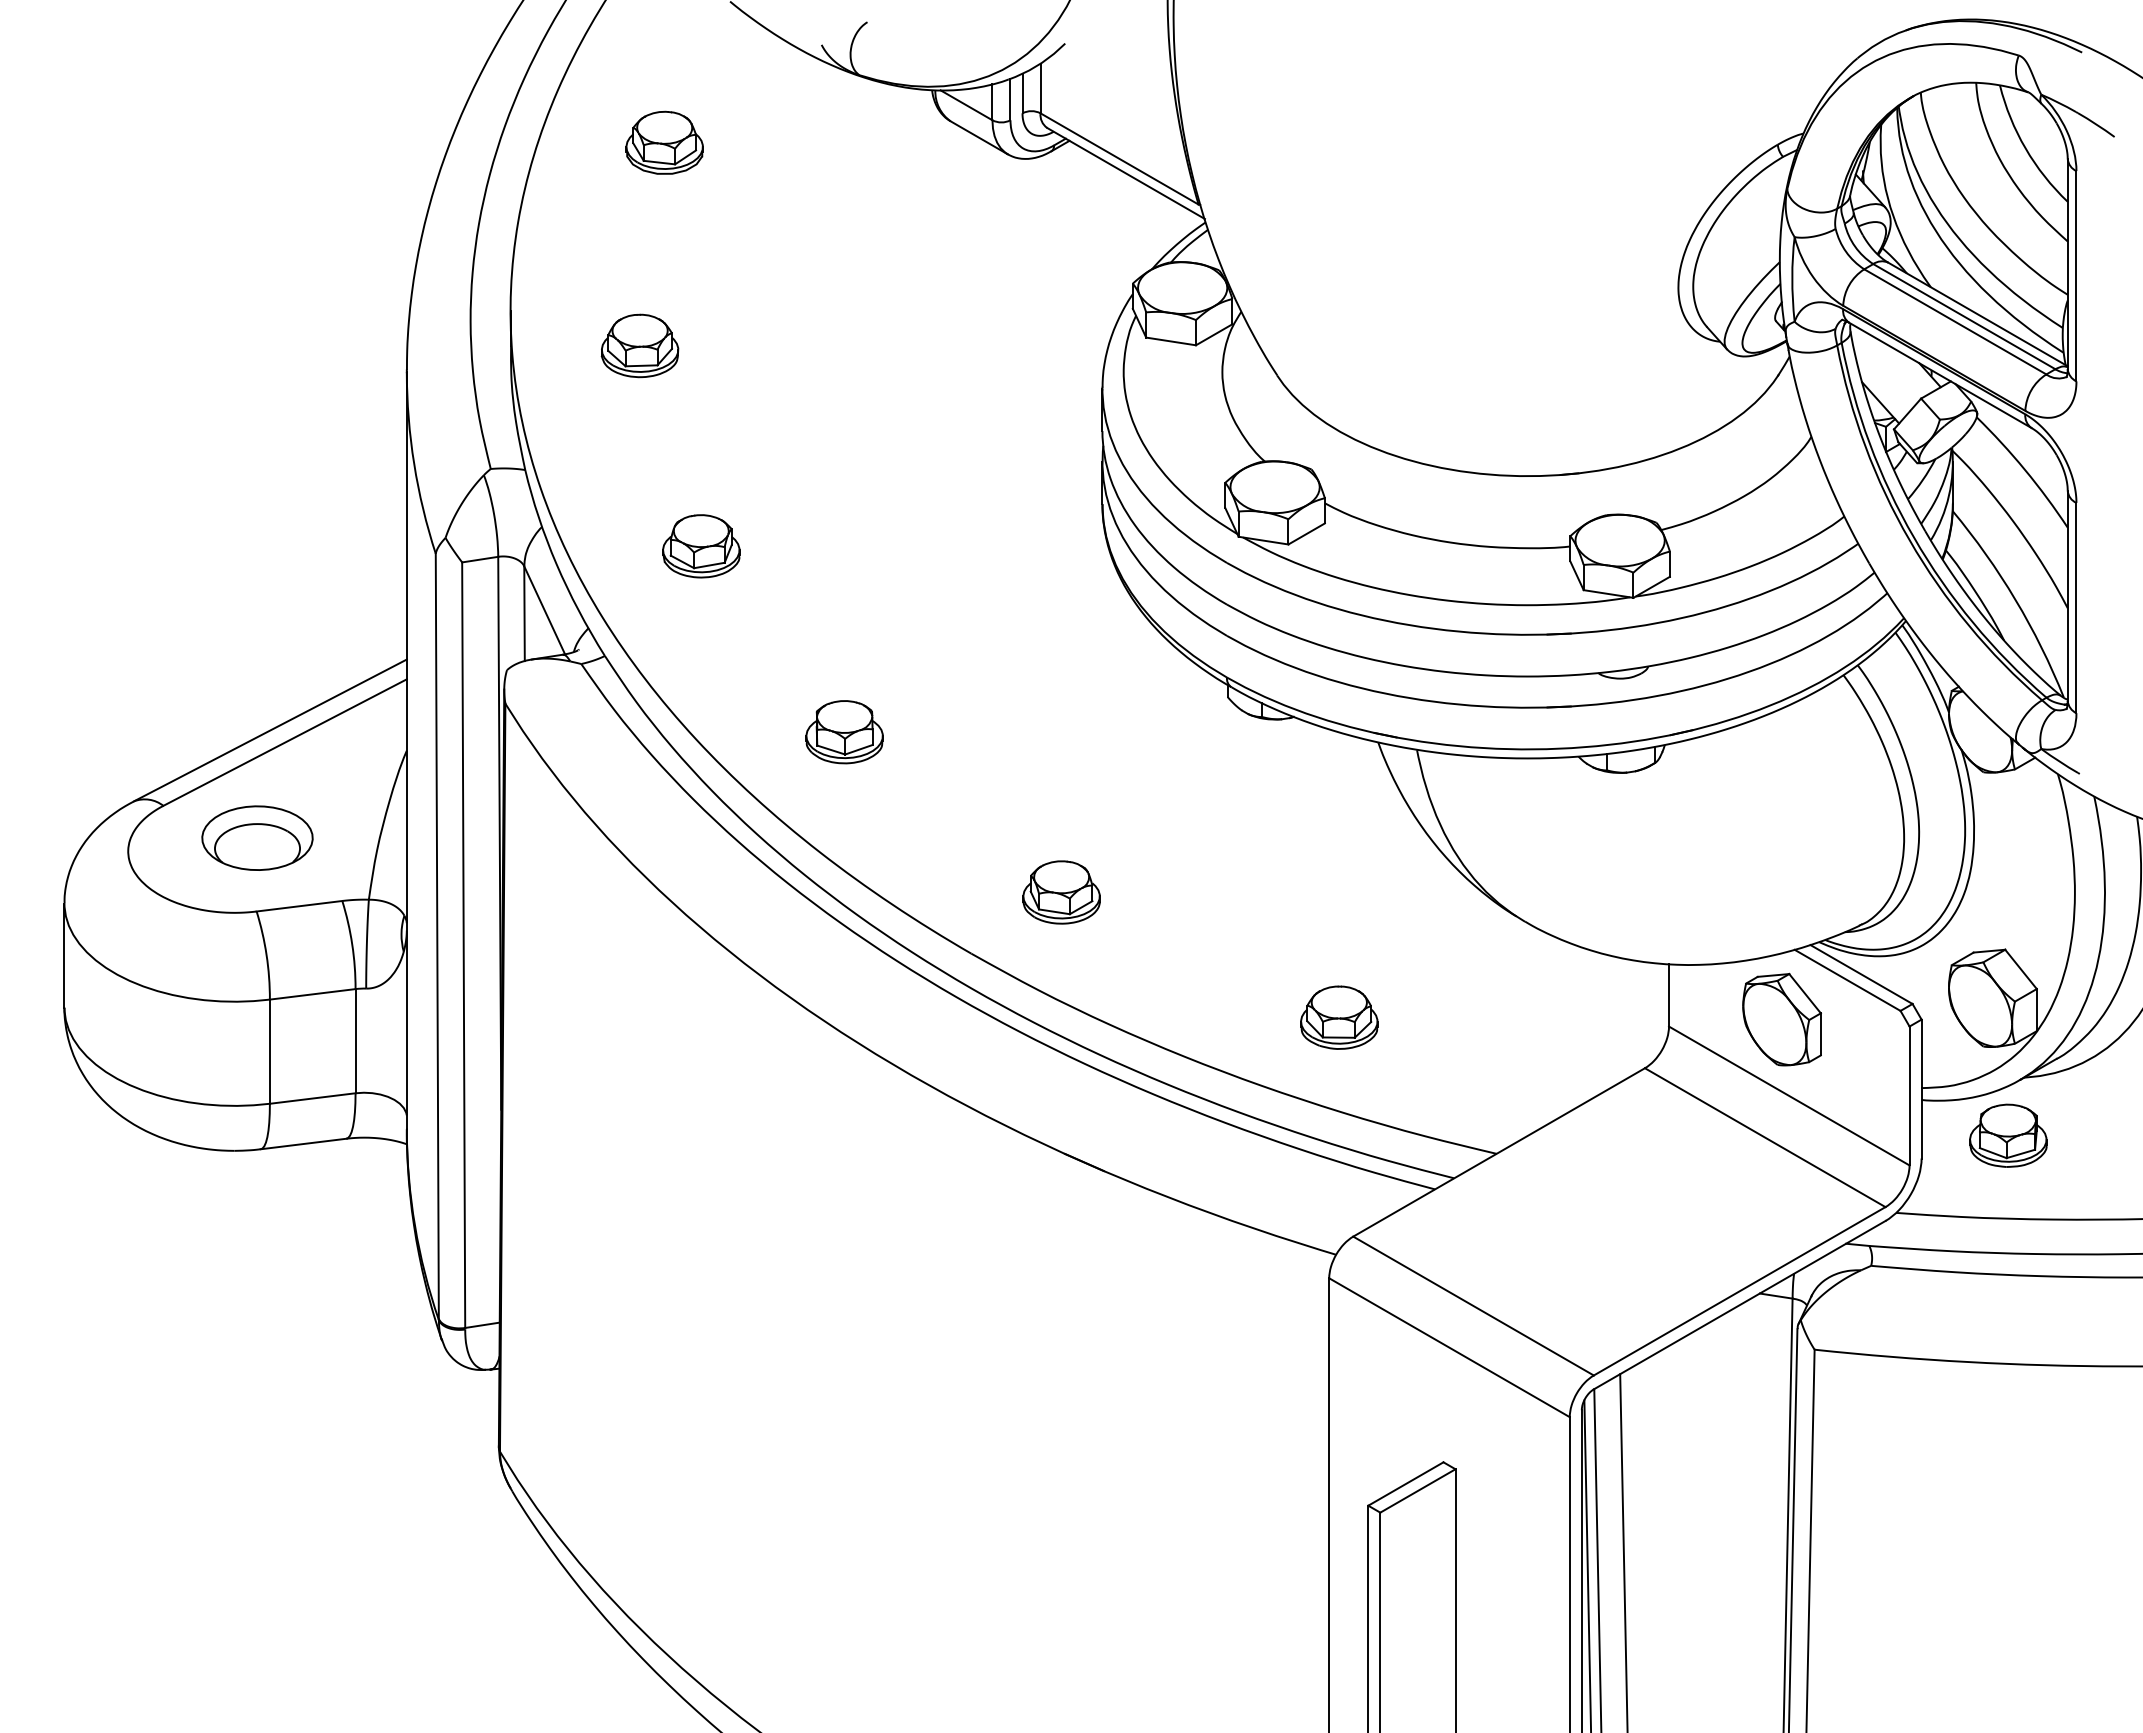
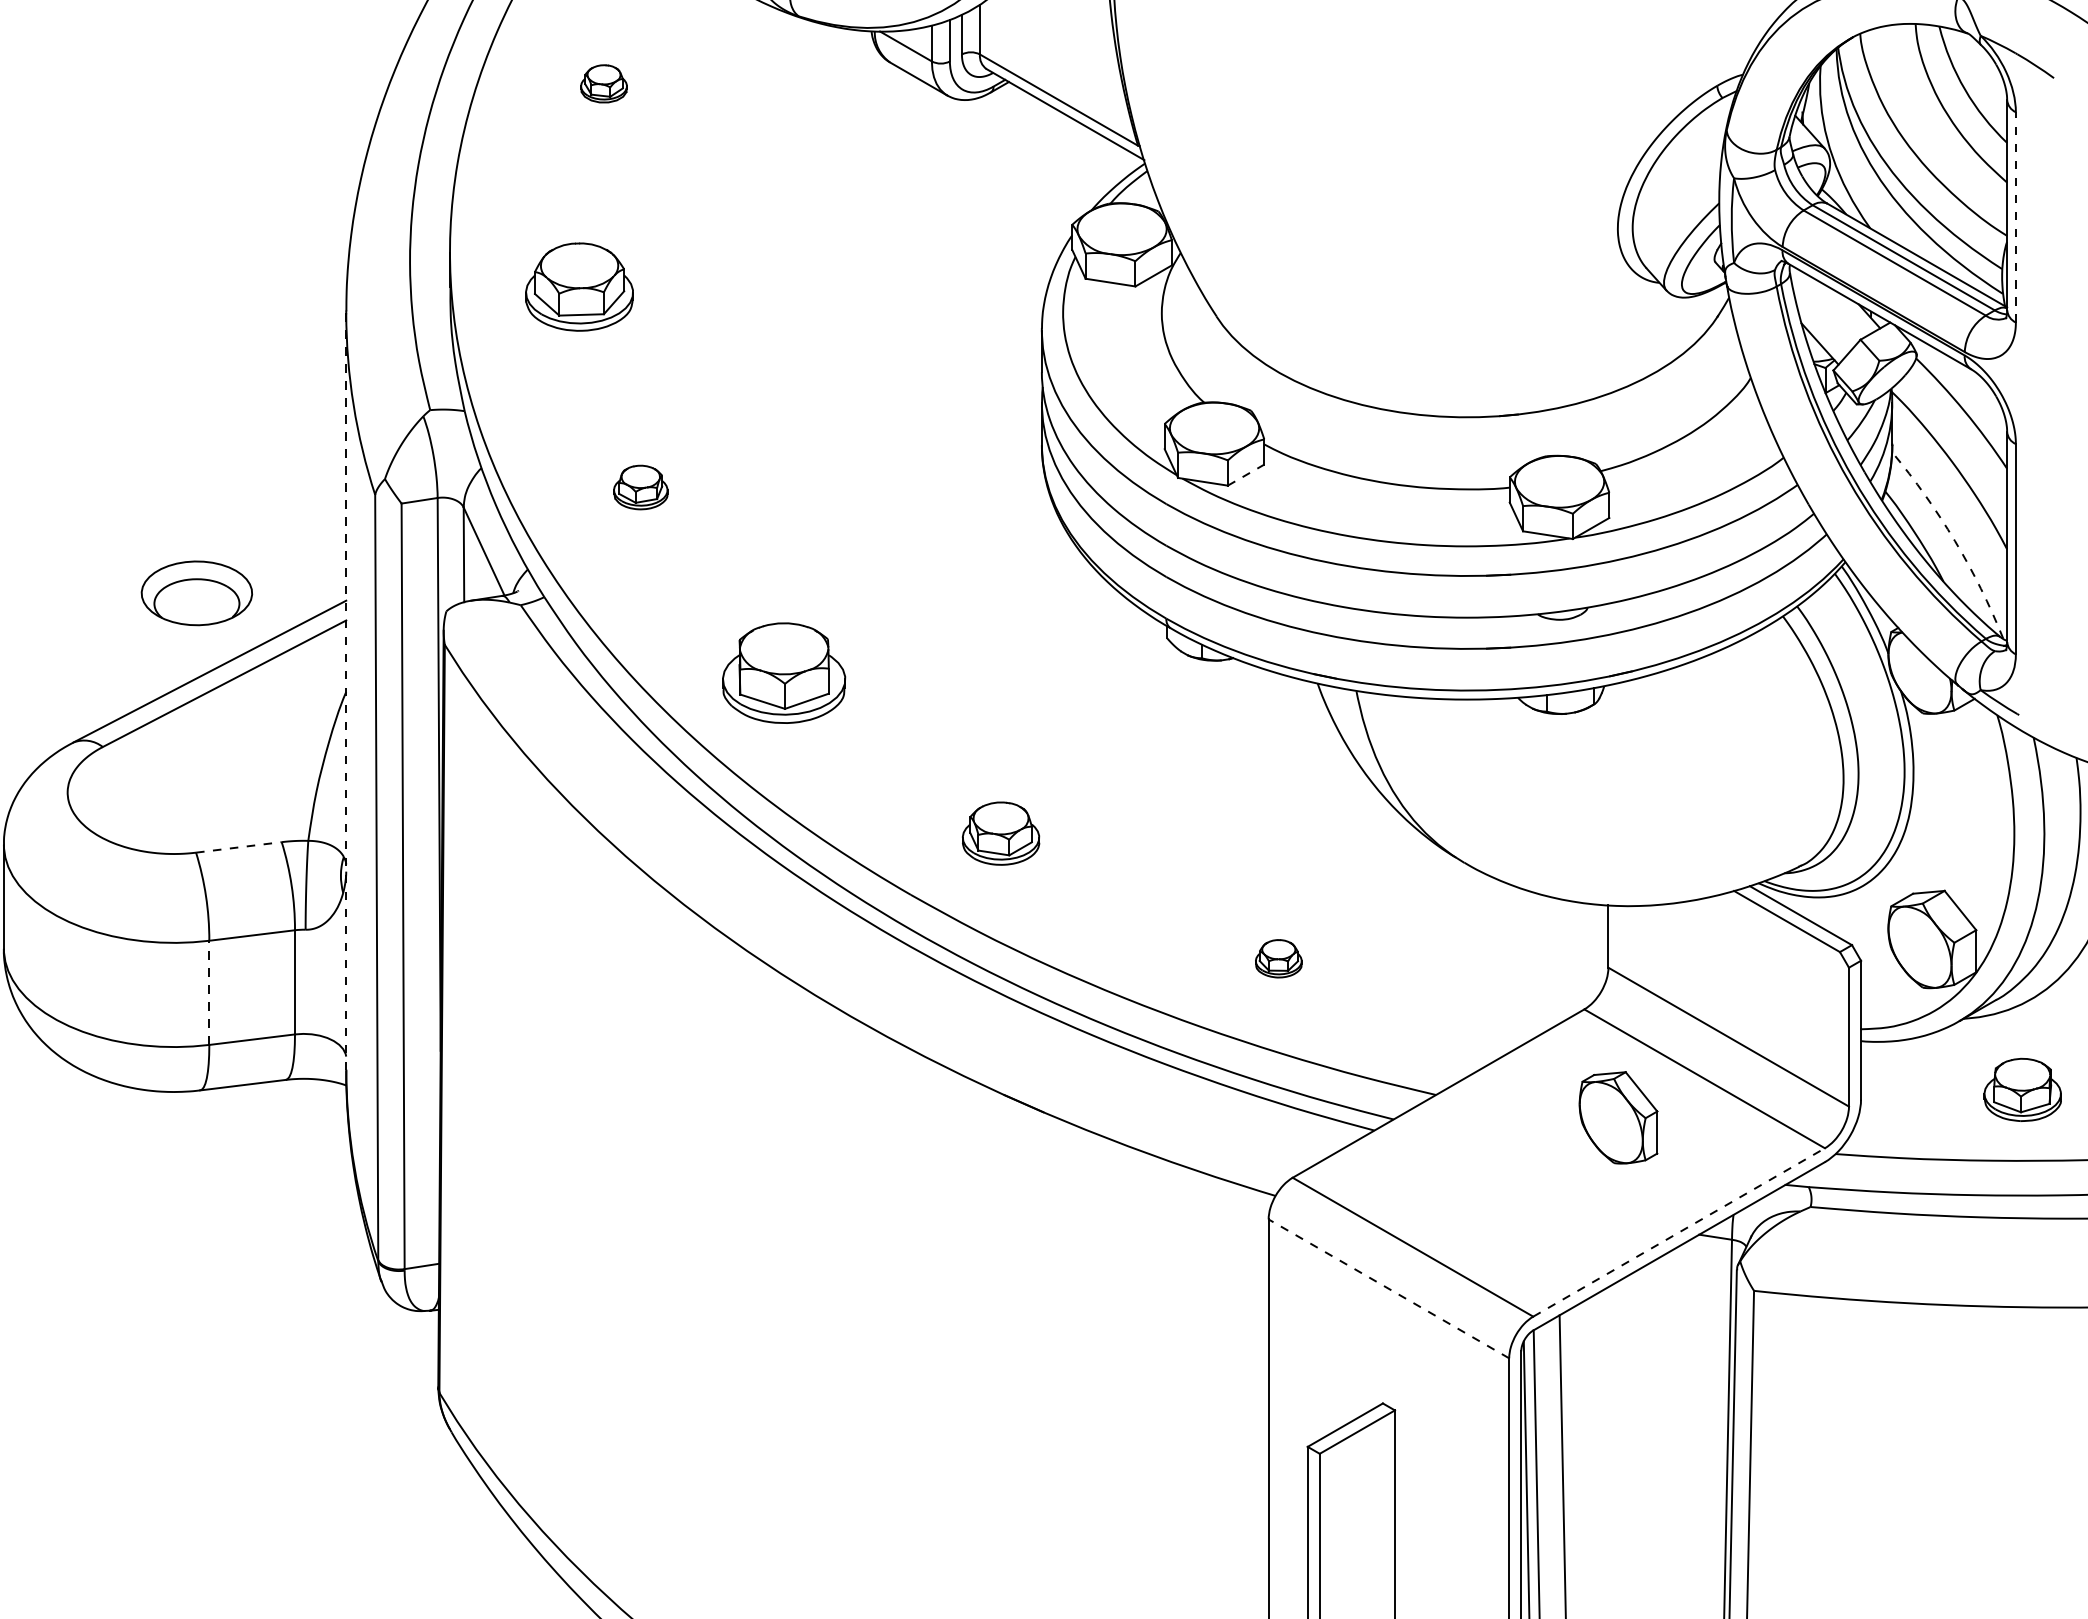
part: (664, 142) -> (603, 83), size x0.6
line: (2076, 275) -> (2015, 216), solid -> dashed
part: (639, 345) -> (578, 286), size x1.4
line: (1307, 533) -> (1246, 474), solid -> dashed
part: (701, 546) -> (640, 487), size x0.7
arc: (2015, 599) -> (1954, 540), solid -> dashed
part: (844, 732) -> (783, 673), size x1.6
line: (406, 751) -> (345, 692), solid -> dashed
part: (257, 837) -> (196, 592), moved
line: (299, 906) -> (238, 847), solid -> dashed
part: (1339, 1017) -> (1278, 958), size x0.6
part: (1781, 1019) -> (1617, 1117), moved
line: (269, 1051) -> (208, 992), solid -> dashed
part: (2008, 1135) -> (2022, 1089), moved
line: (1740, 1291) -> (1679, 1232), solid -> dashed
line: (1449, 1347) -> (1388, 1288), solid -> dashed

